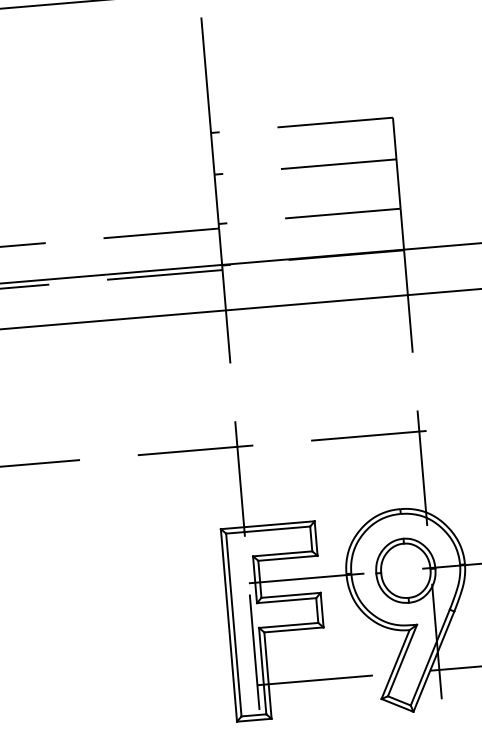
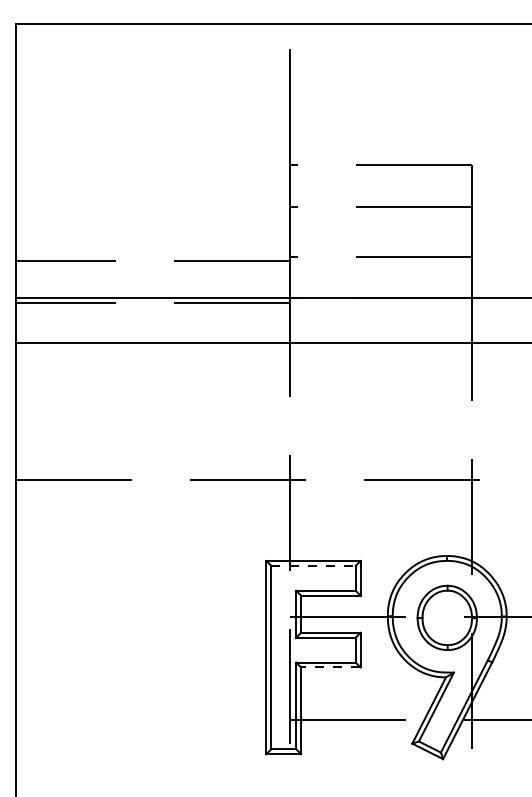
line: (269, 529) -> (314, 565), solid -> dashed
line: (293, 629) -> (330, 667), solid -> dashed

